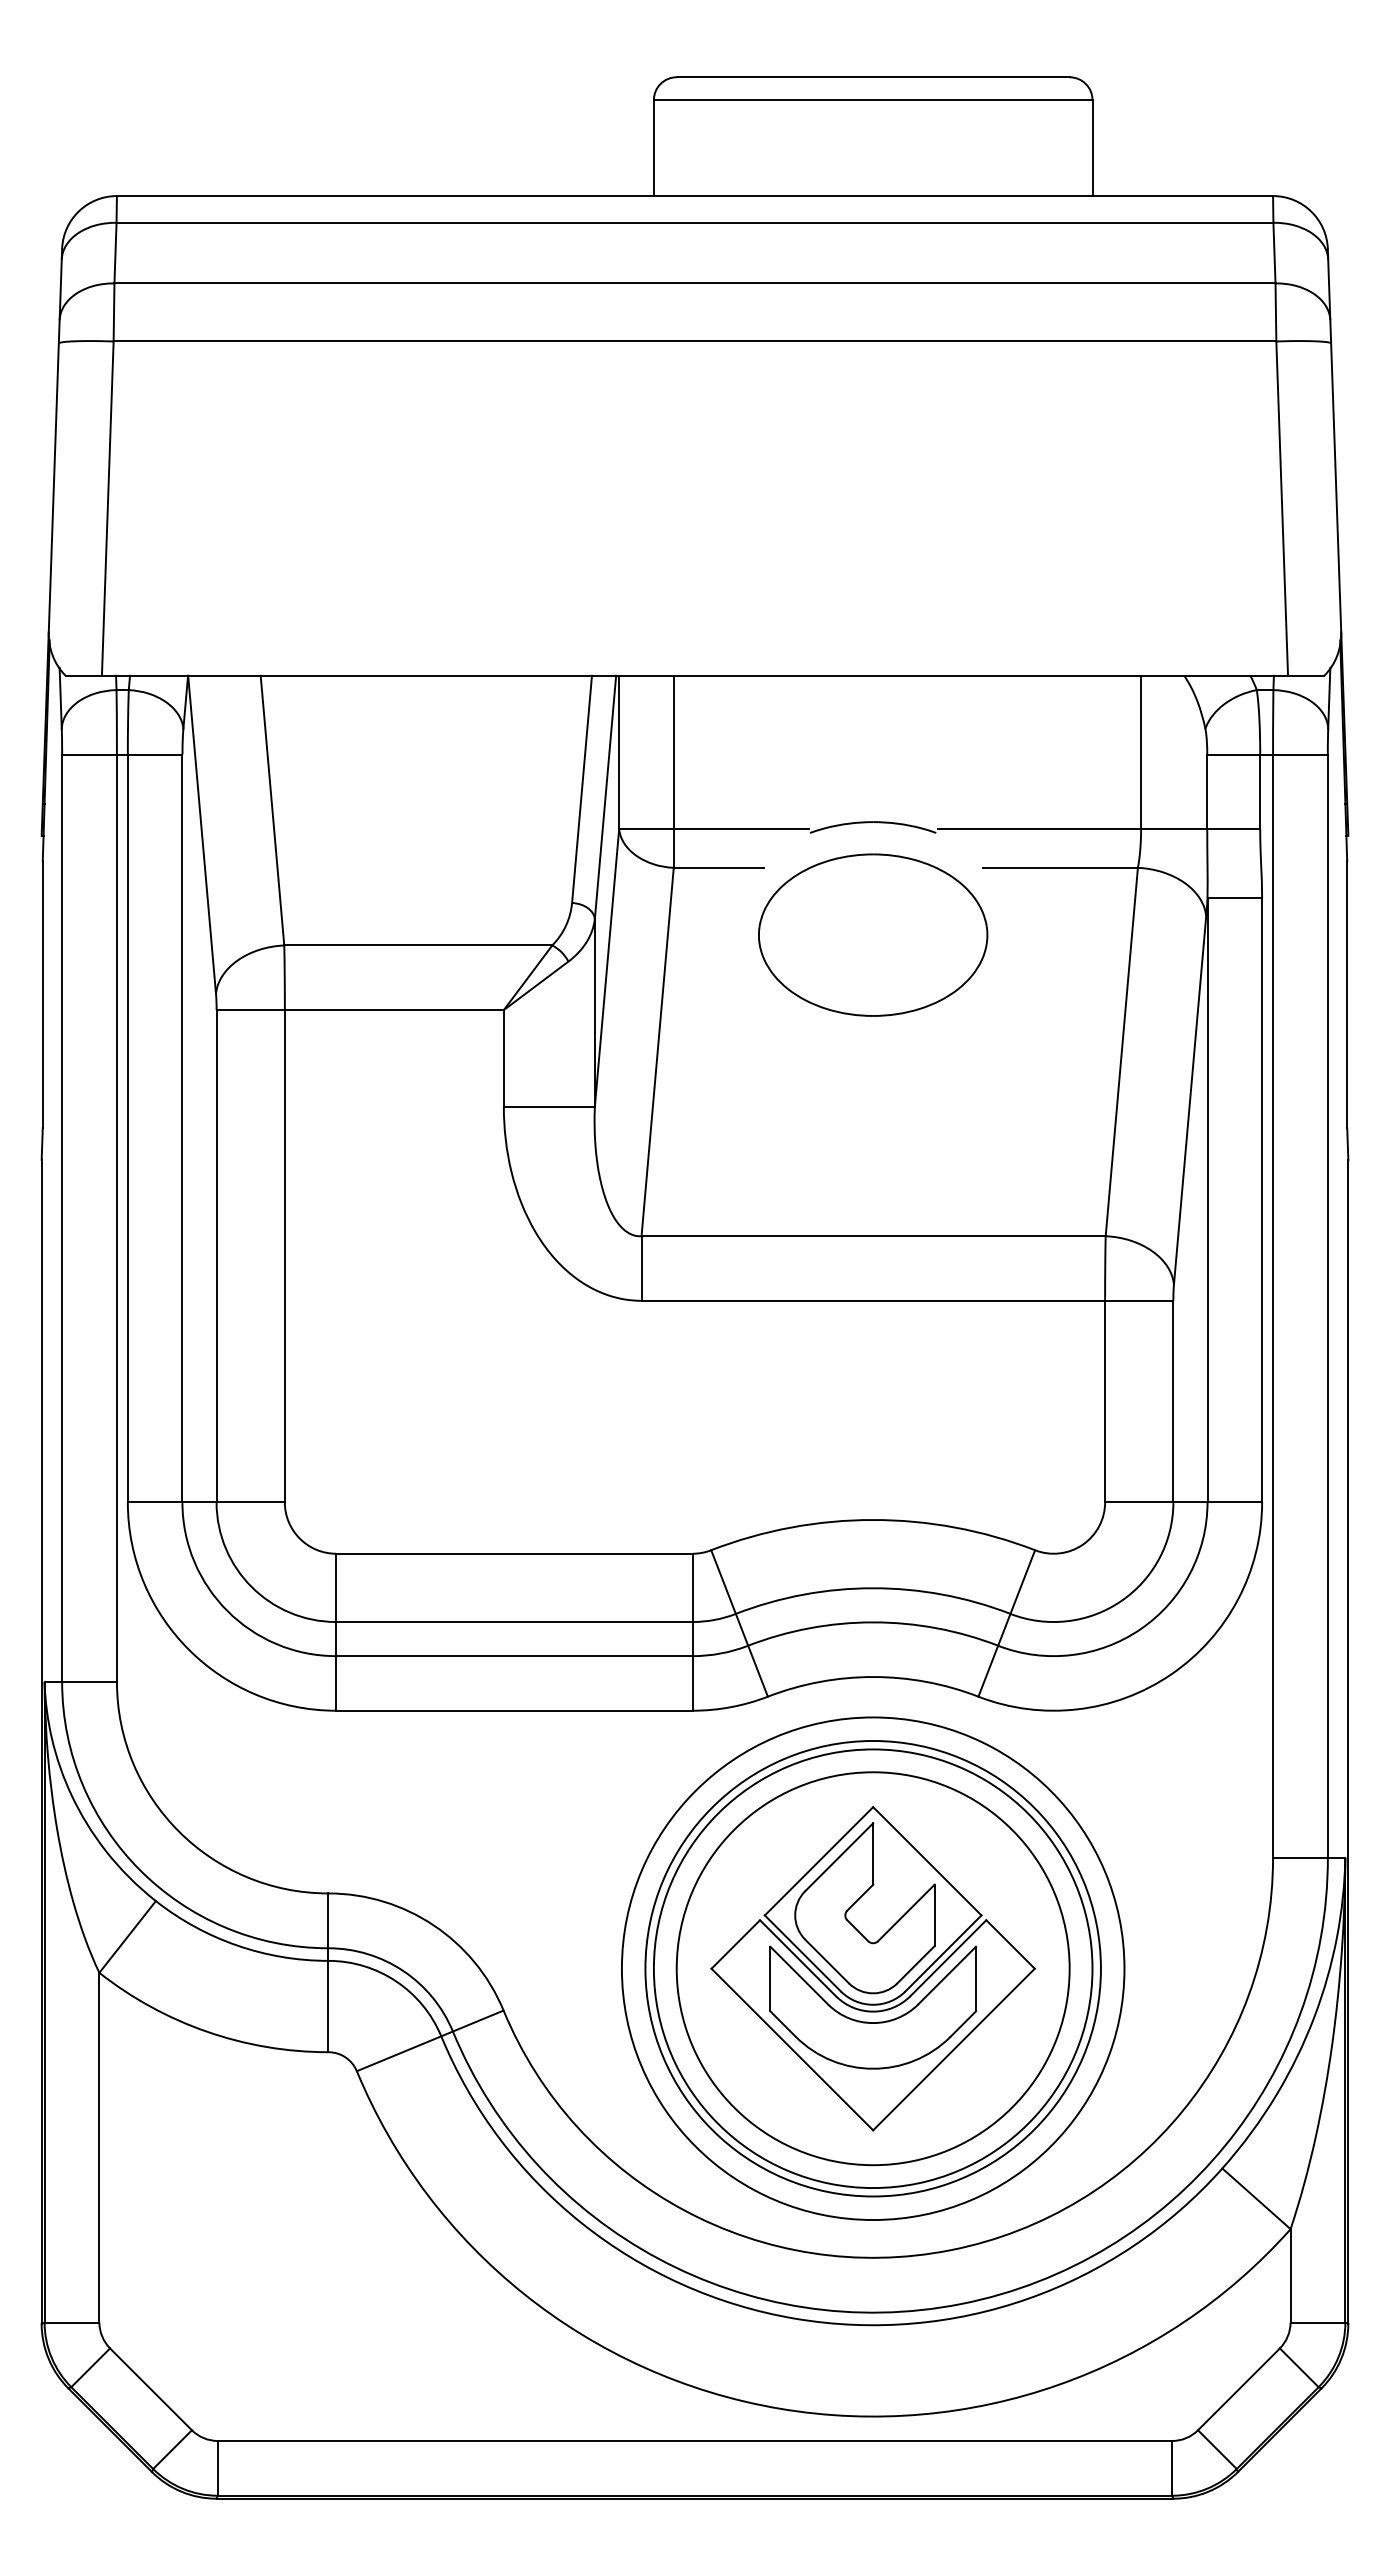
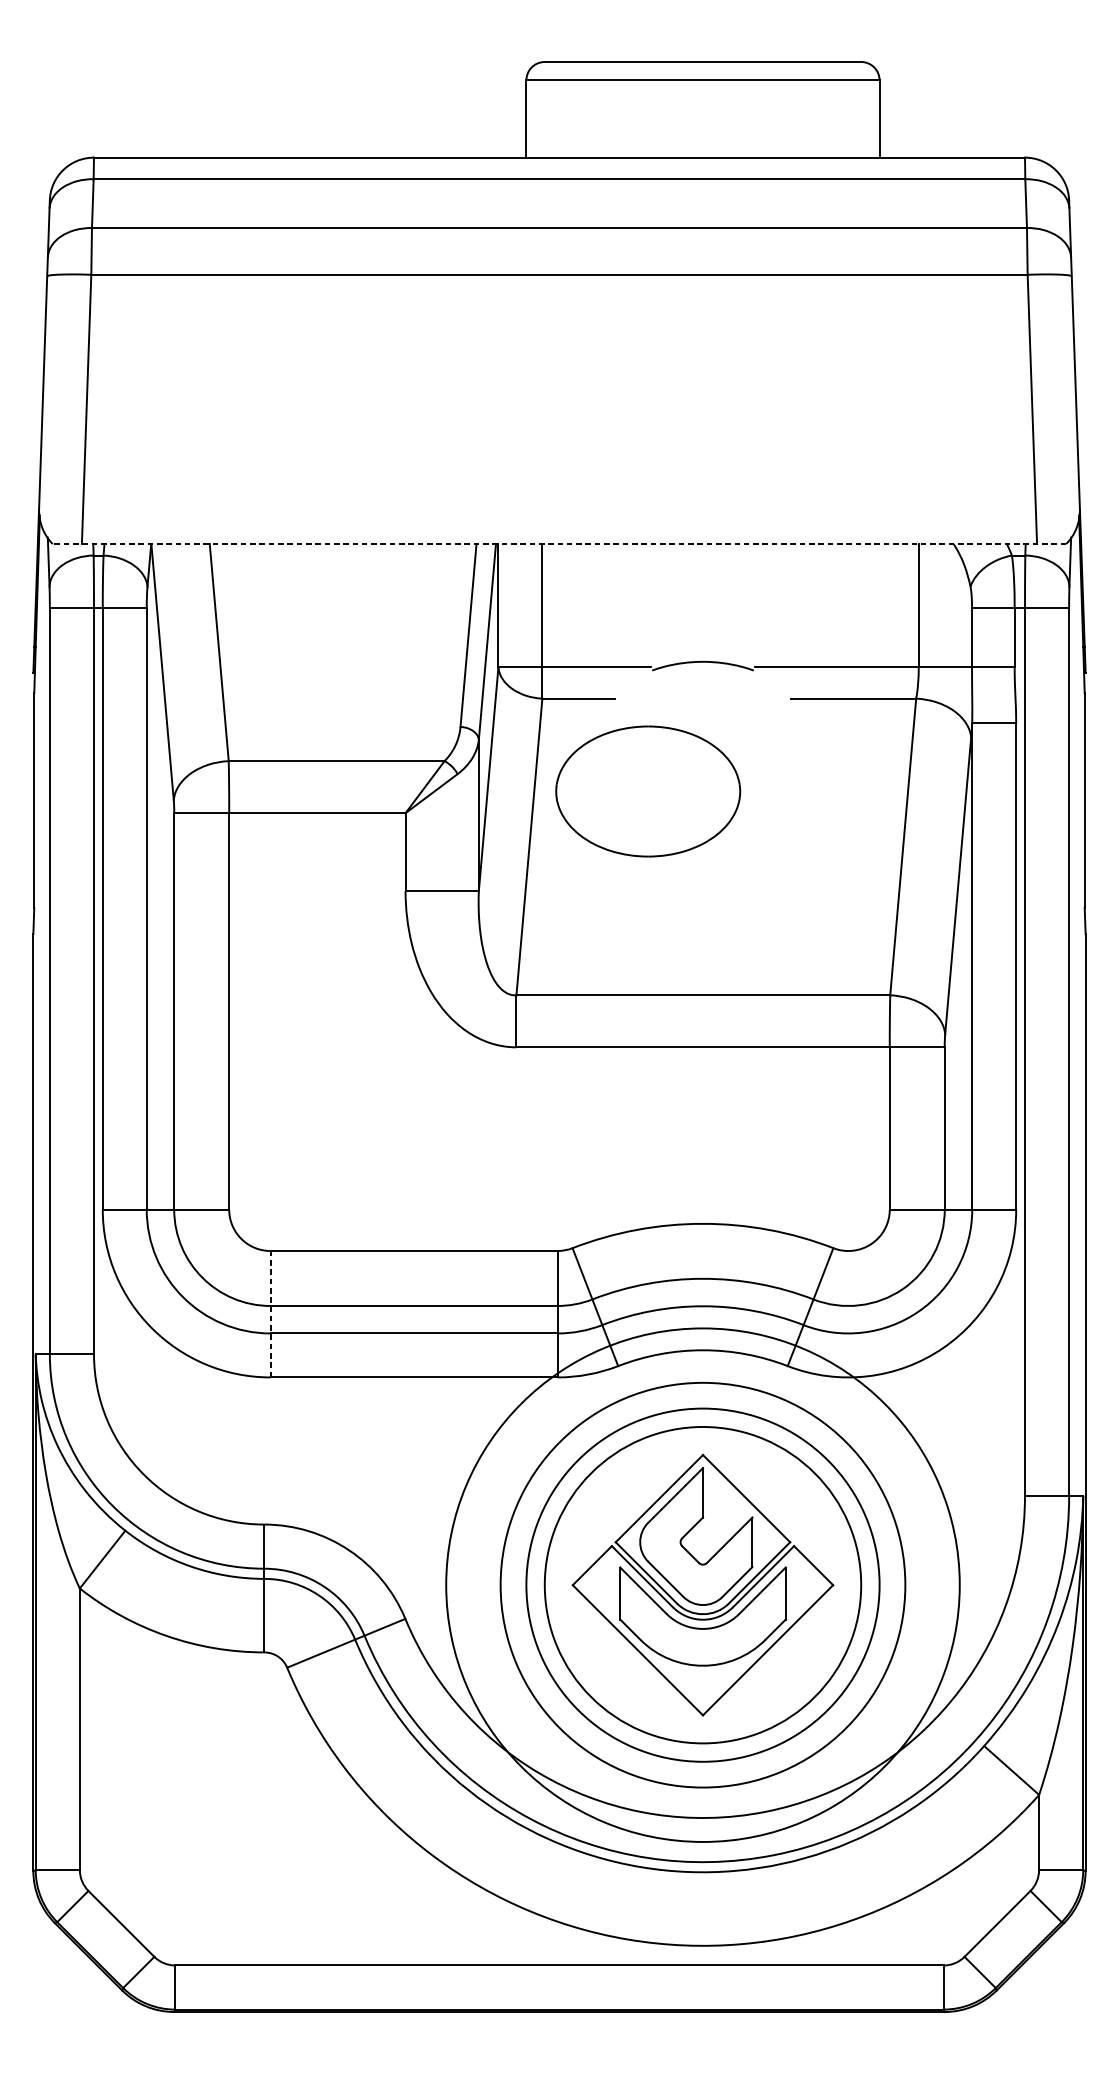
line: (694, 675) -> (559, 543), solid -> dashed
part: (873, 934) -> (648, 790), moved
line: (336, 1631) -> (270, 1313), solid -> dashed
circle: (872, 1968) -> (702, 1585), size x1.4

